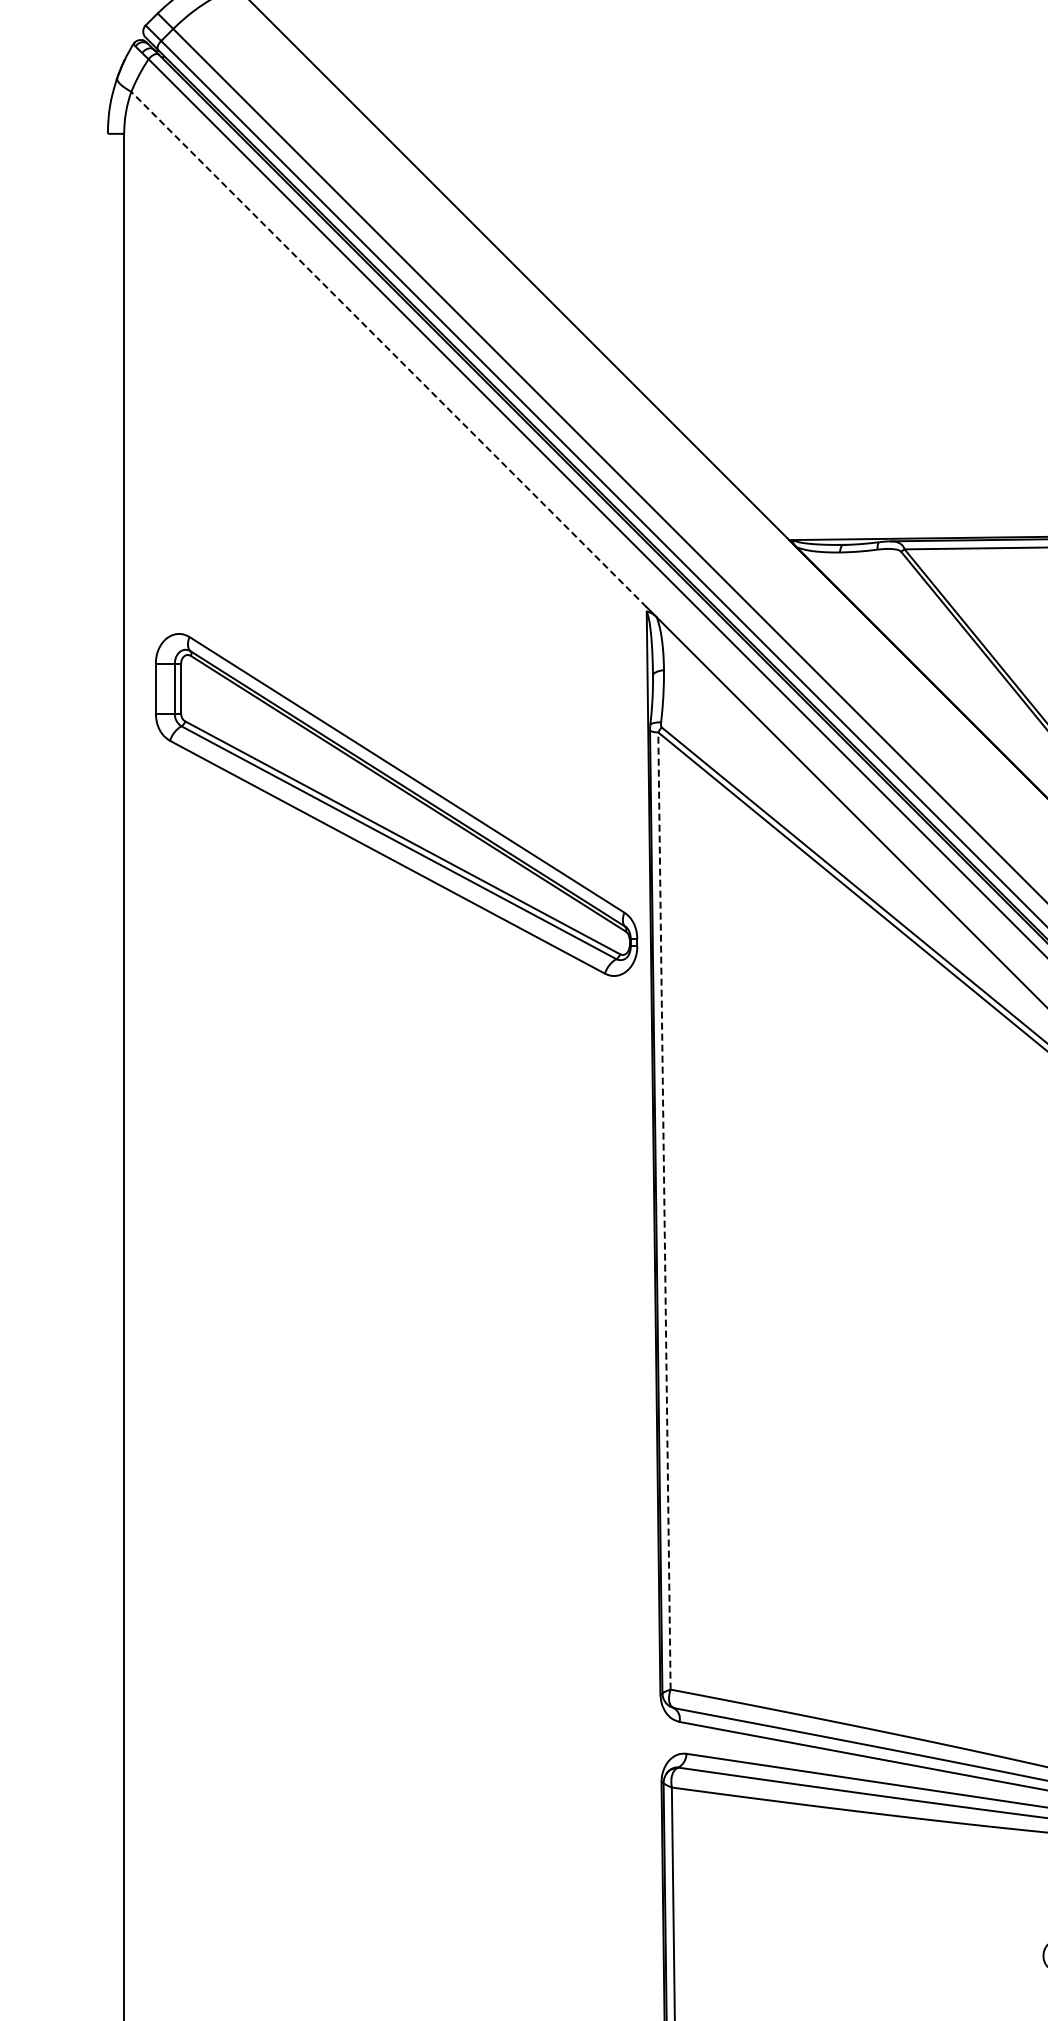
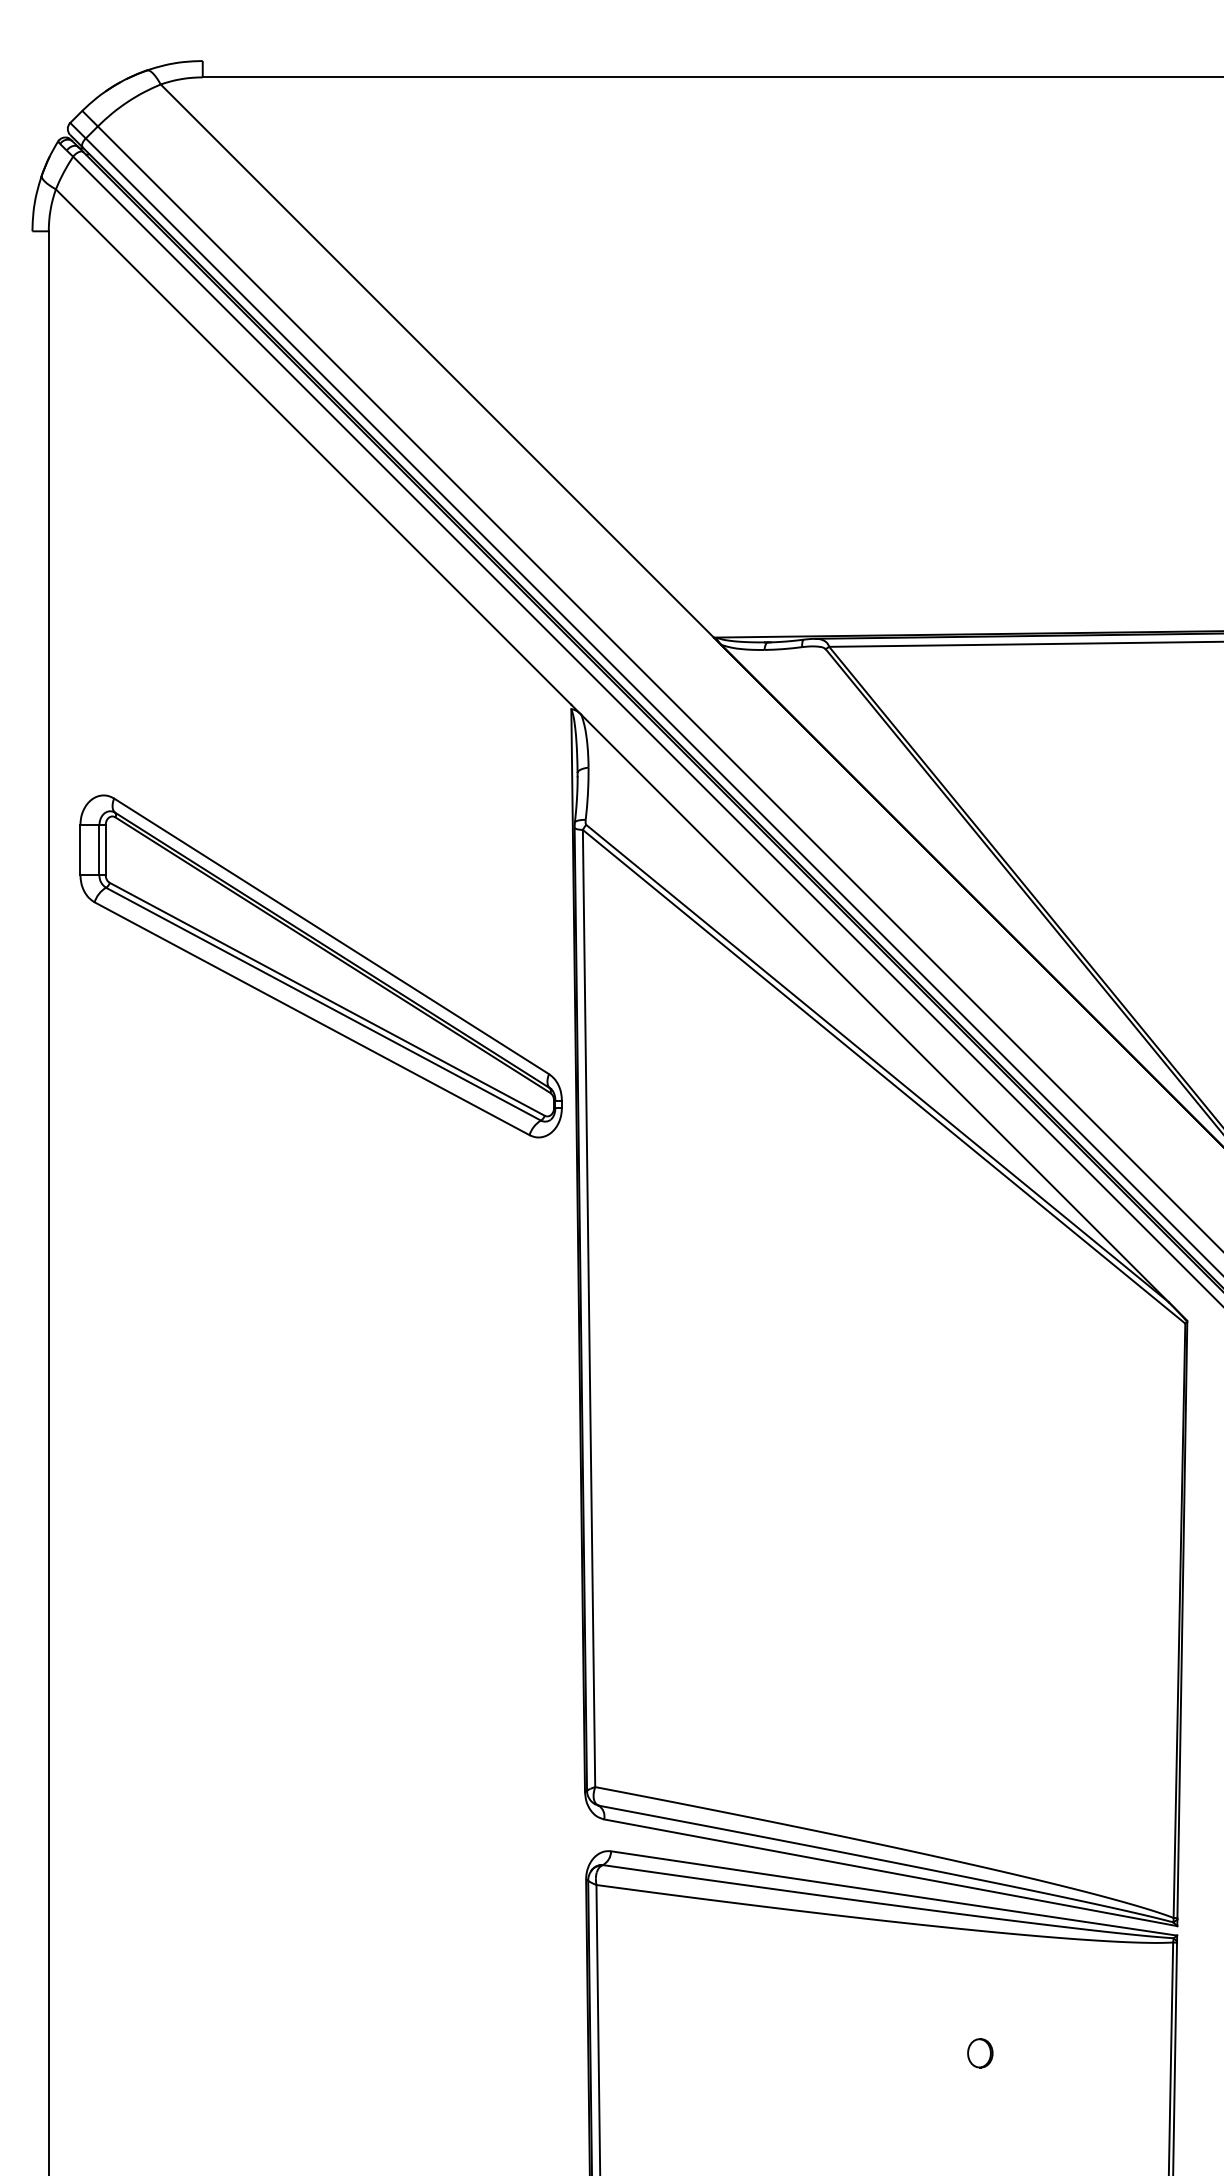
line: (388, 349) -> (313, 446), dashed -> solid
part: (395, 805) -> (320, 966), moved
line: (664, 1211) -> (589, 1308), dashed -> solid

